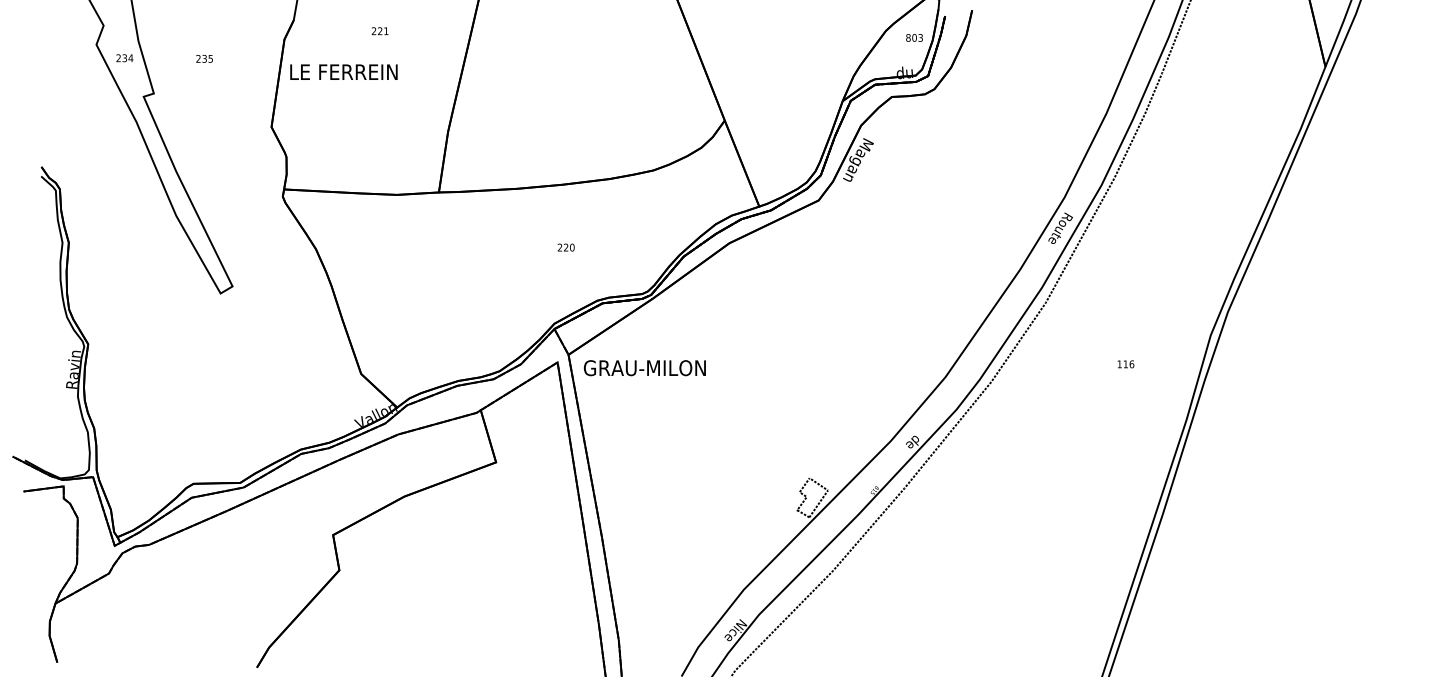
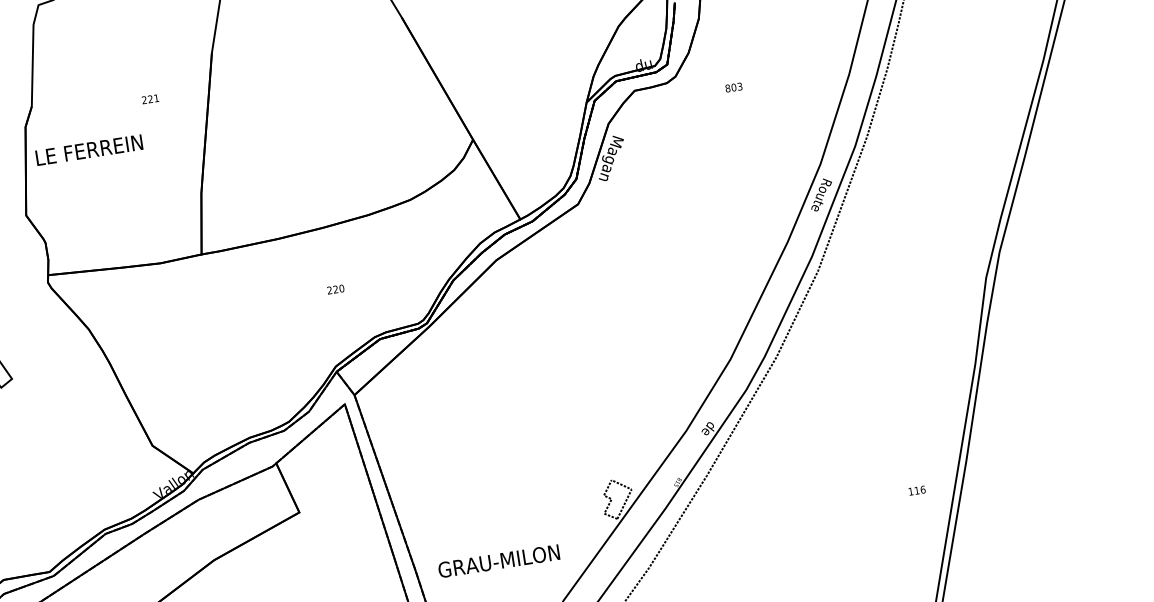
text: (379, 31) -> (149, 99), moved
text: (914, 37) -> (733, 87), moved
text: (1125, 364) -> (916, 490), moved
text: (644, 368) -> (498, 561), moved

